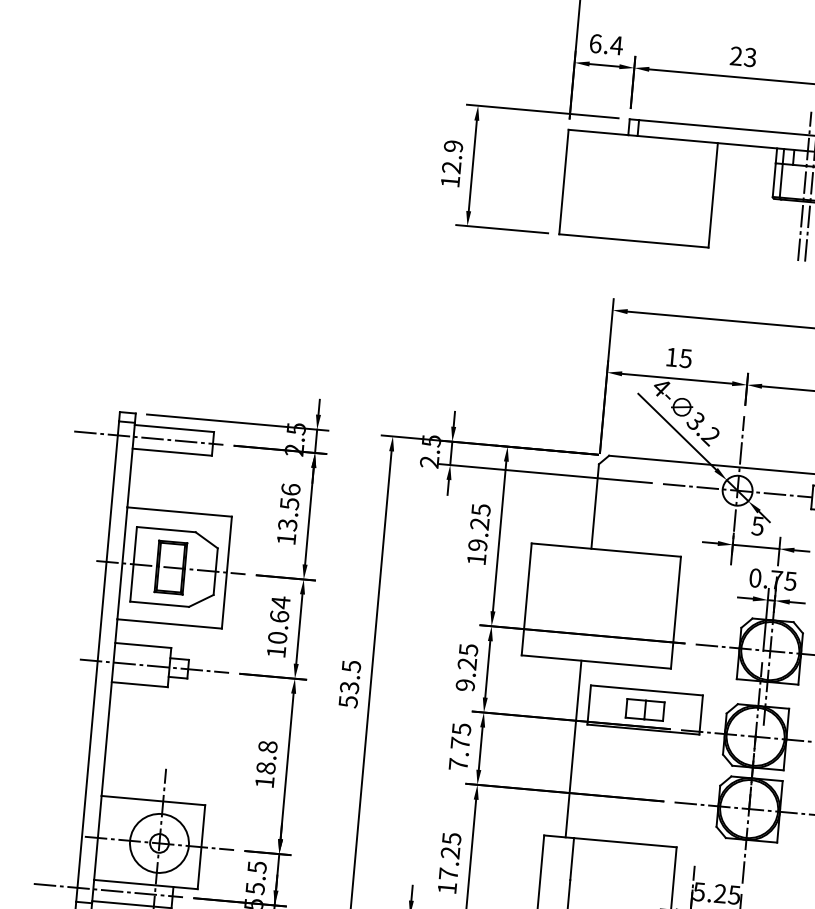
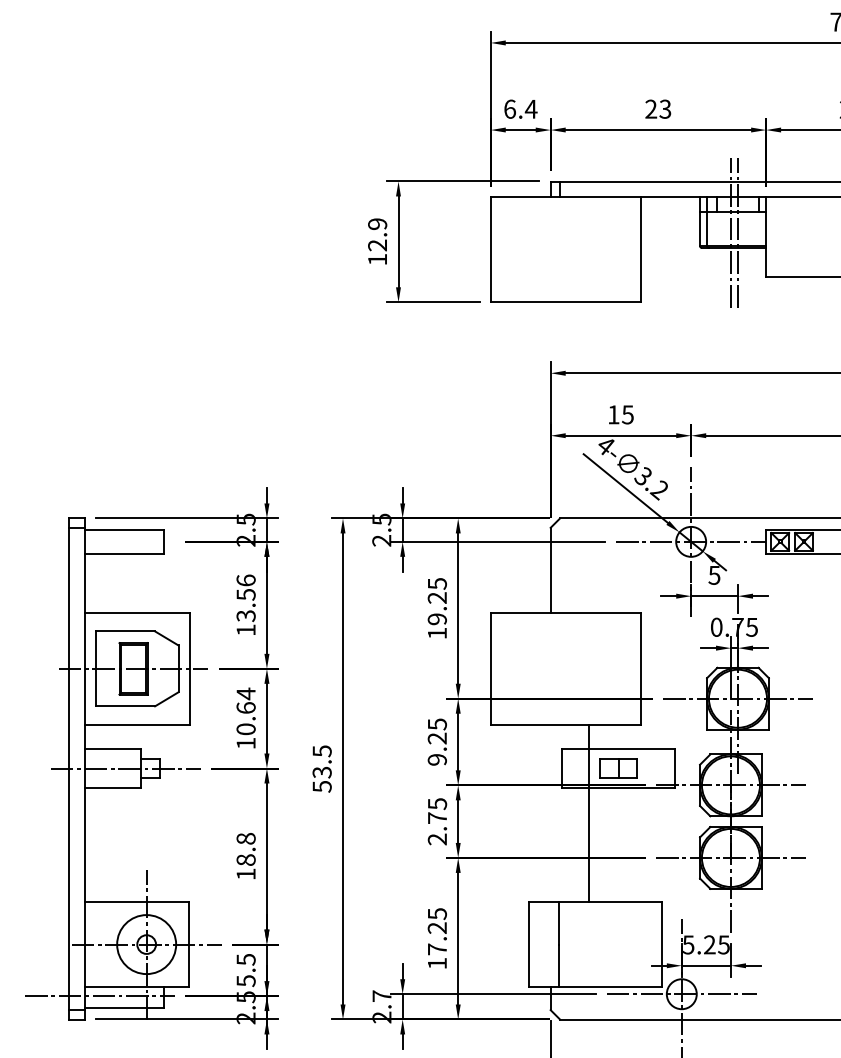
line: (148, 437) -> (99, 541), removed
line: (573, 748) -> (588, 813), moved
text: (457, 764) -> (436, 839), 7.75 -> 2.75

